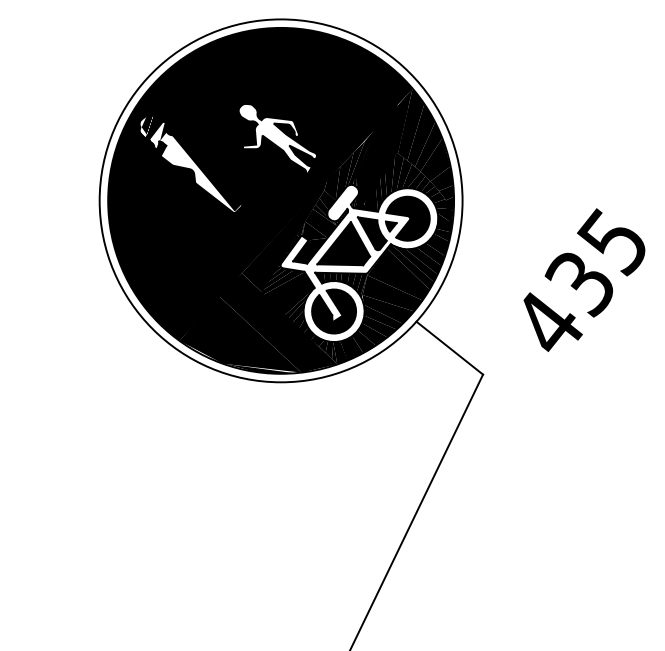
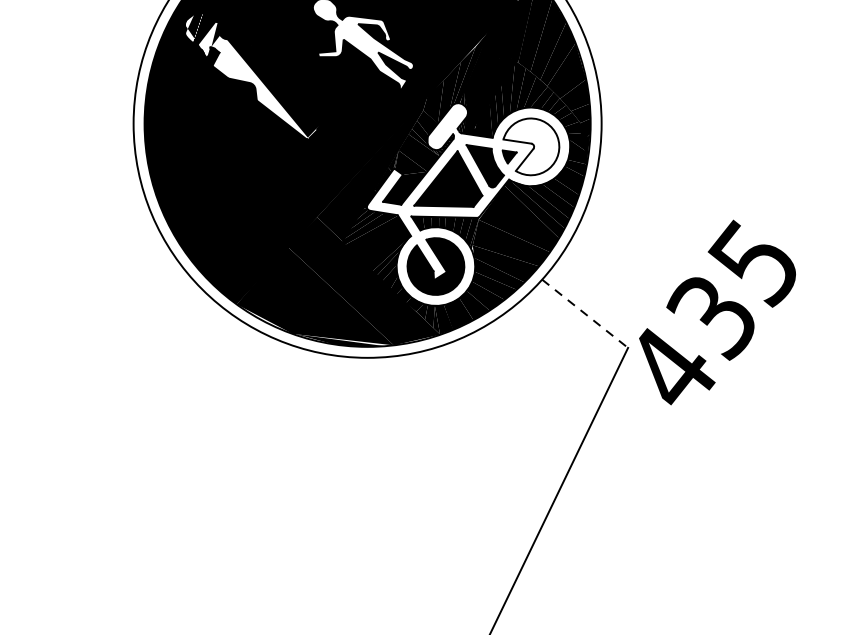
fill: (407, 218) -> (530, 146), removed
text: (584, 279) -> (717, 311), moved
line: (449, 348) -> (584, 314), solid -> dashed

